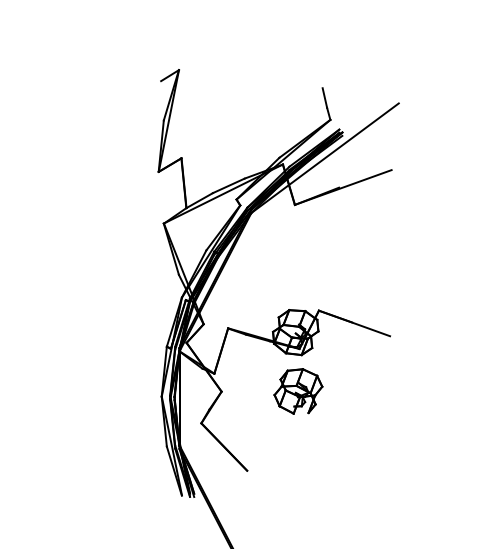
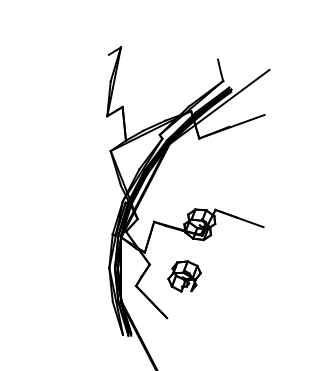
part: (298, 391) -> (184, 276), moved

